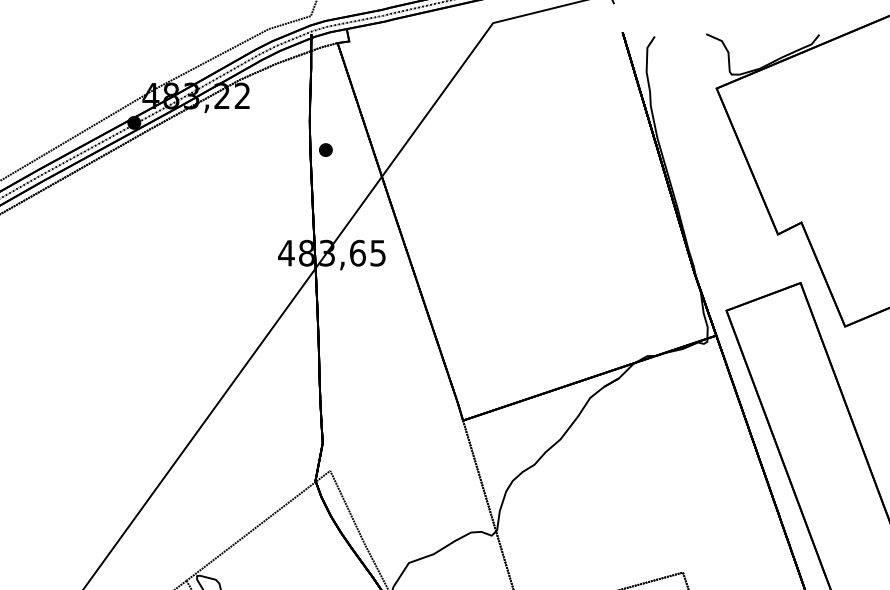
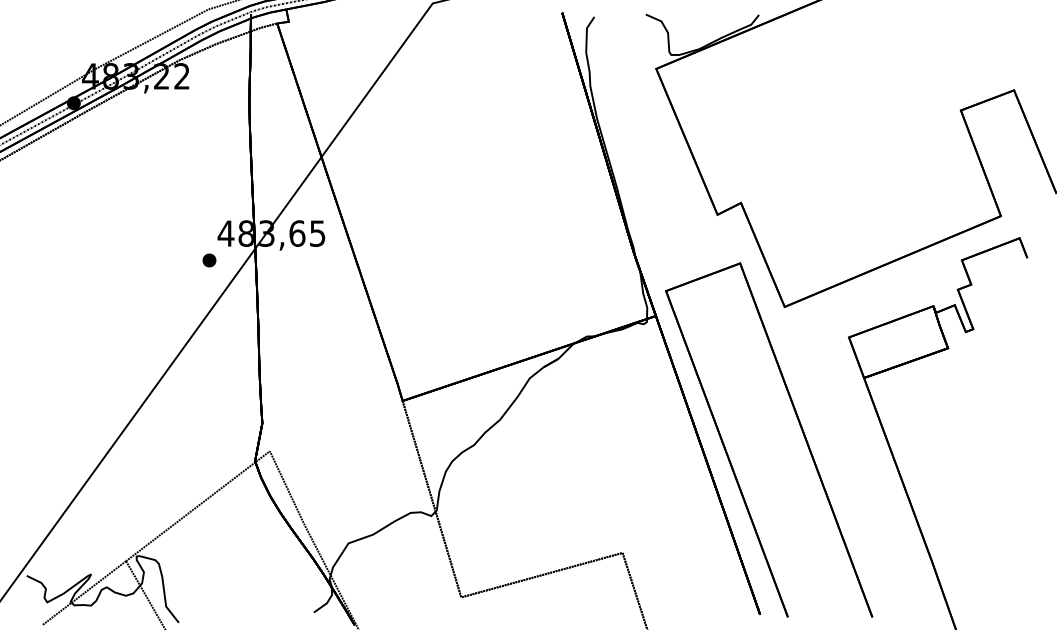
part: (325, 150) -> (209, 260), moved

